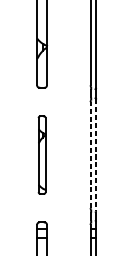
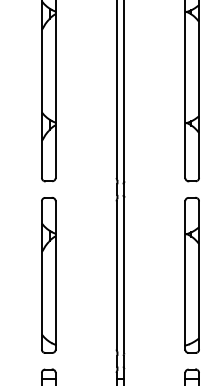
line: (90, 154) -> (116, 274), dashed -> solid
part: (41, 155) -> (48, 275), size x1.43
line: (96, 155) -> (124, 275), dashed -> solid

